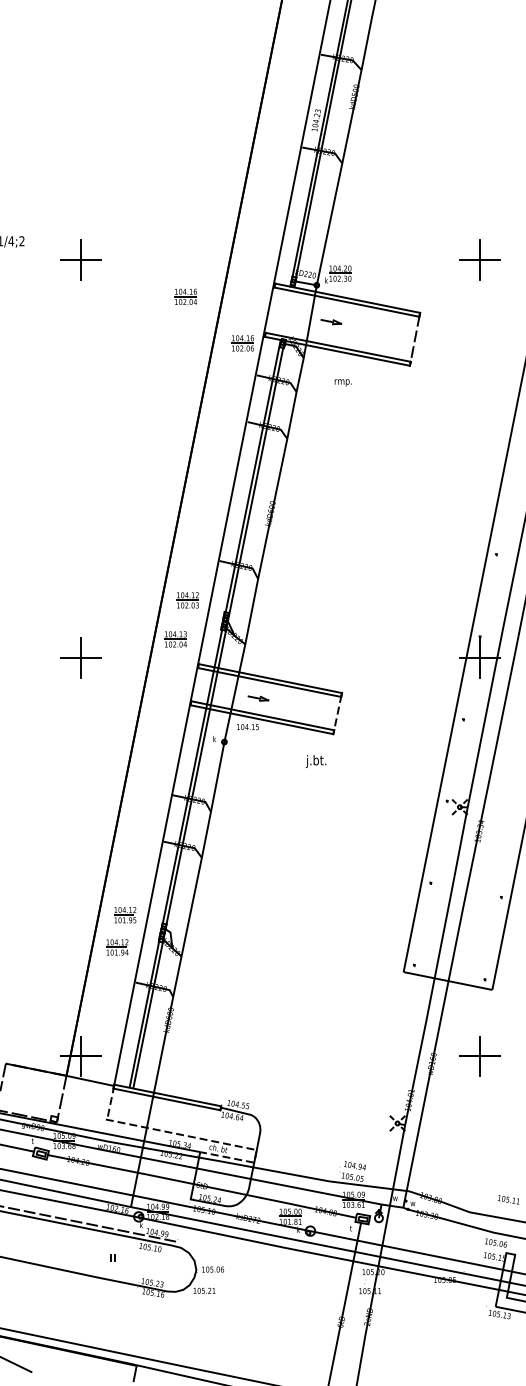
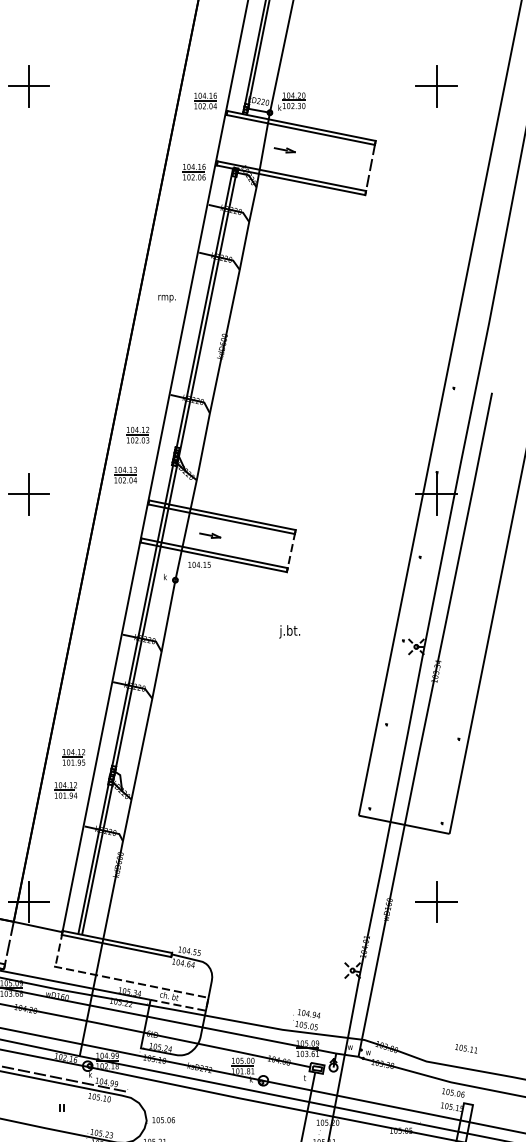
part: (185, 296) -> (205, 100), moved
text: (342, 382) -> (166, 298), moved
text: (315, 761) -> (289, 631), moved

